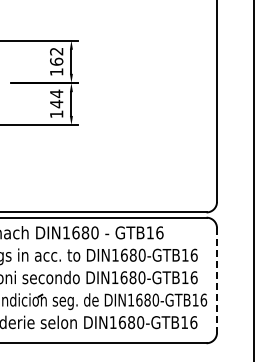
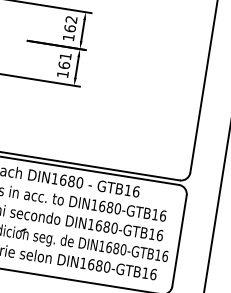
text: (56, 98) -> (64, 60), 144 -> 161
line: (217, 280) -> (179, 241), dashed -> solid

